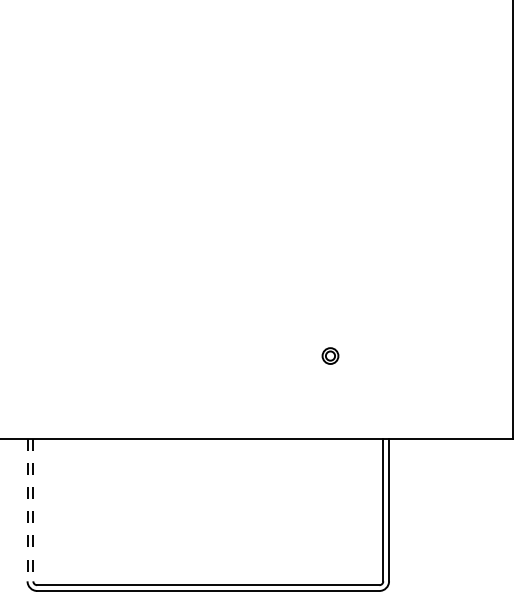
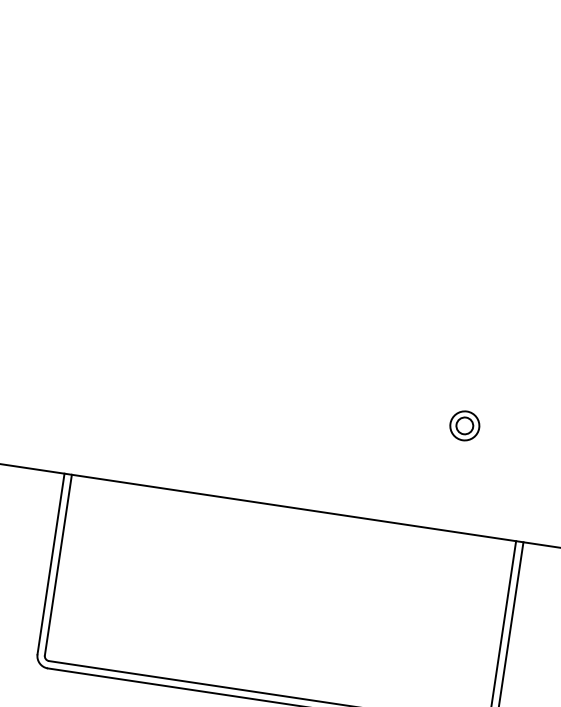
part: (330, 355) -> (464, 425), size x1.43
line: (27, 510) -> (50, 564), dashed -> solid
line: (33, 510) -> (58, 565), dashed -> solid

